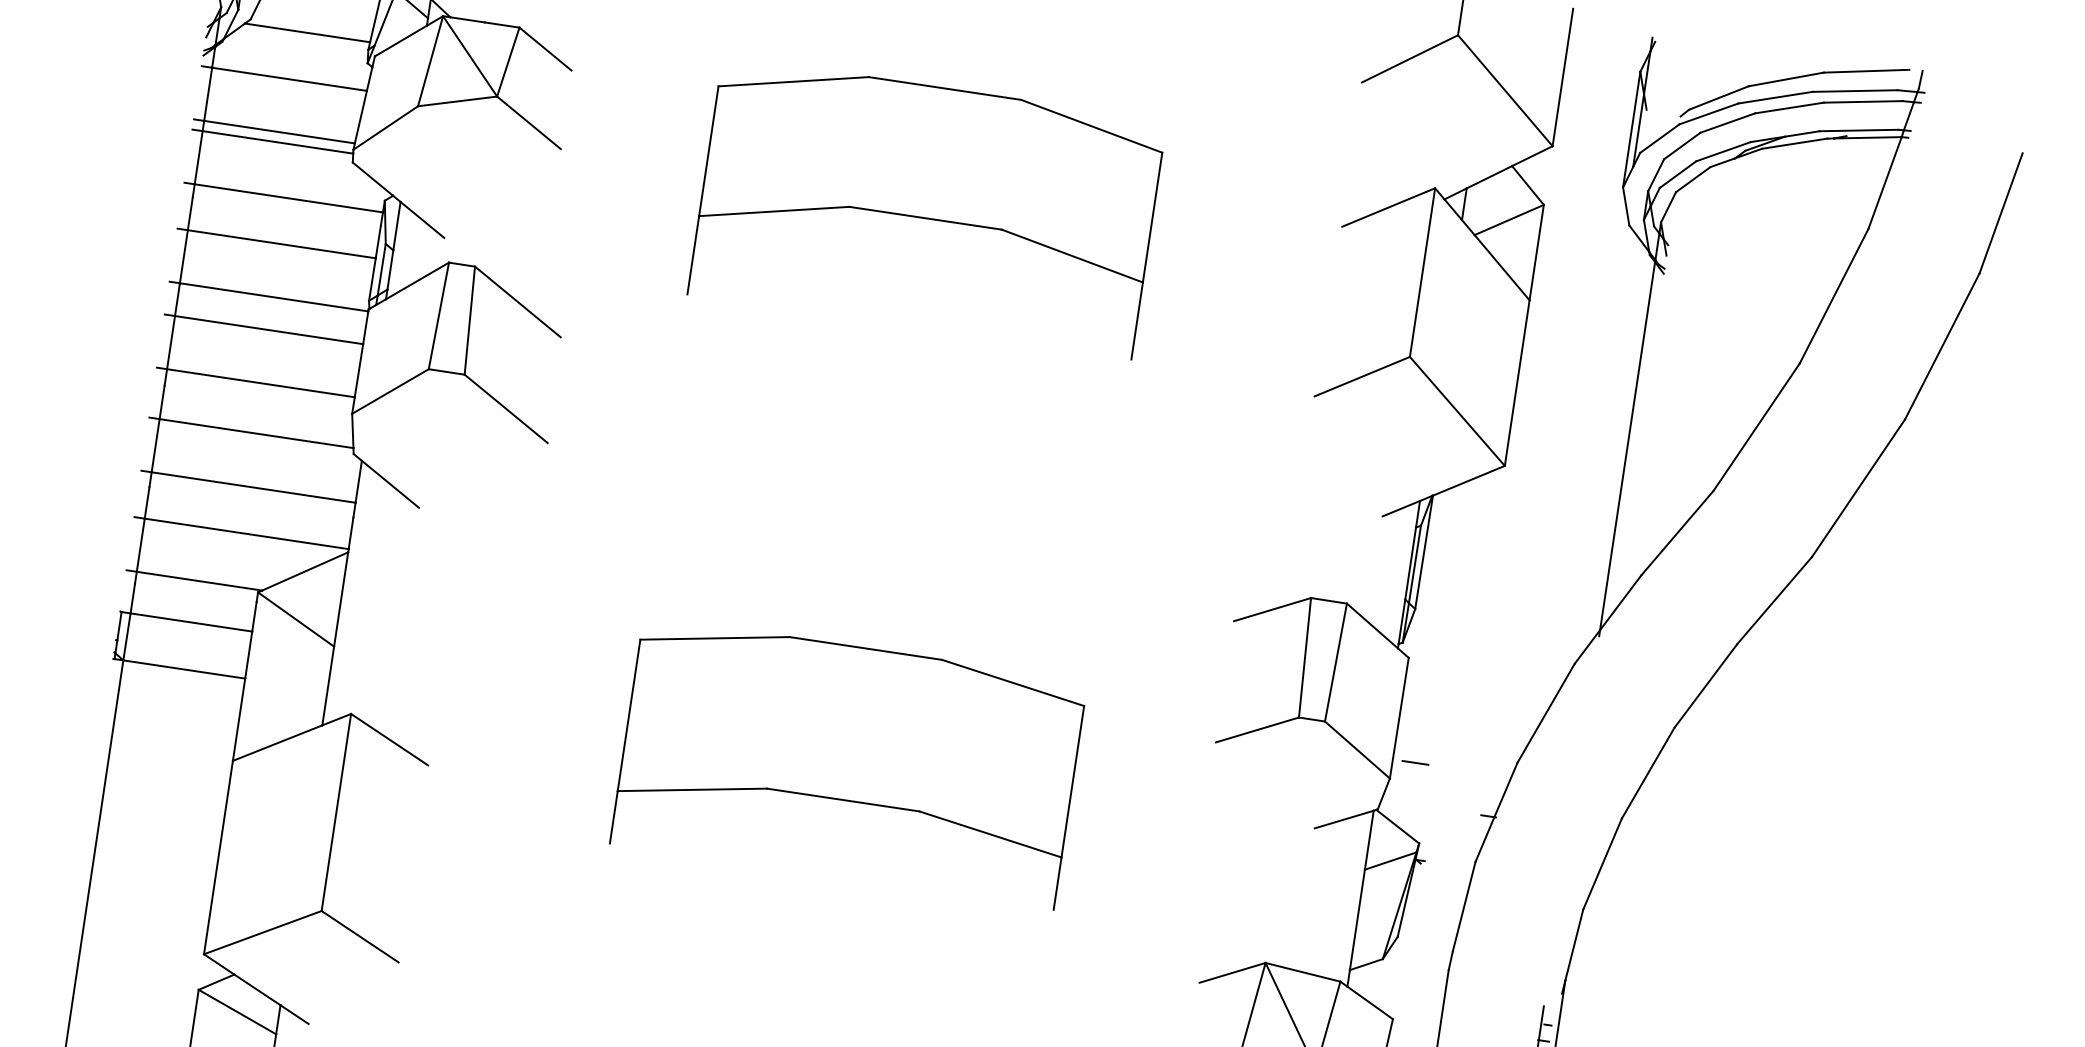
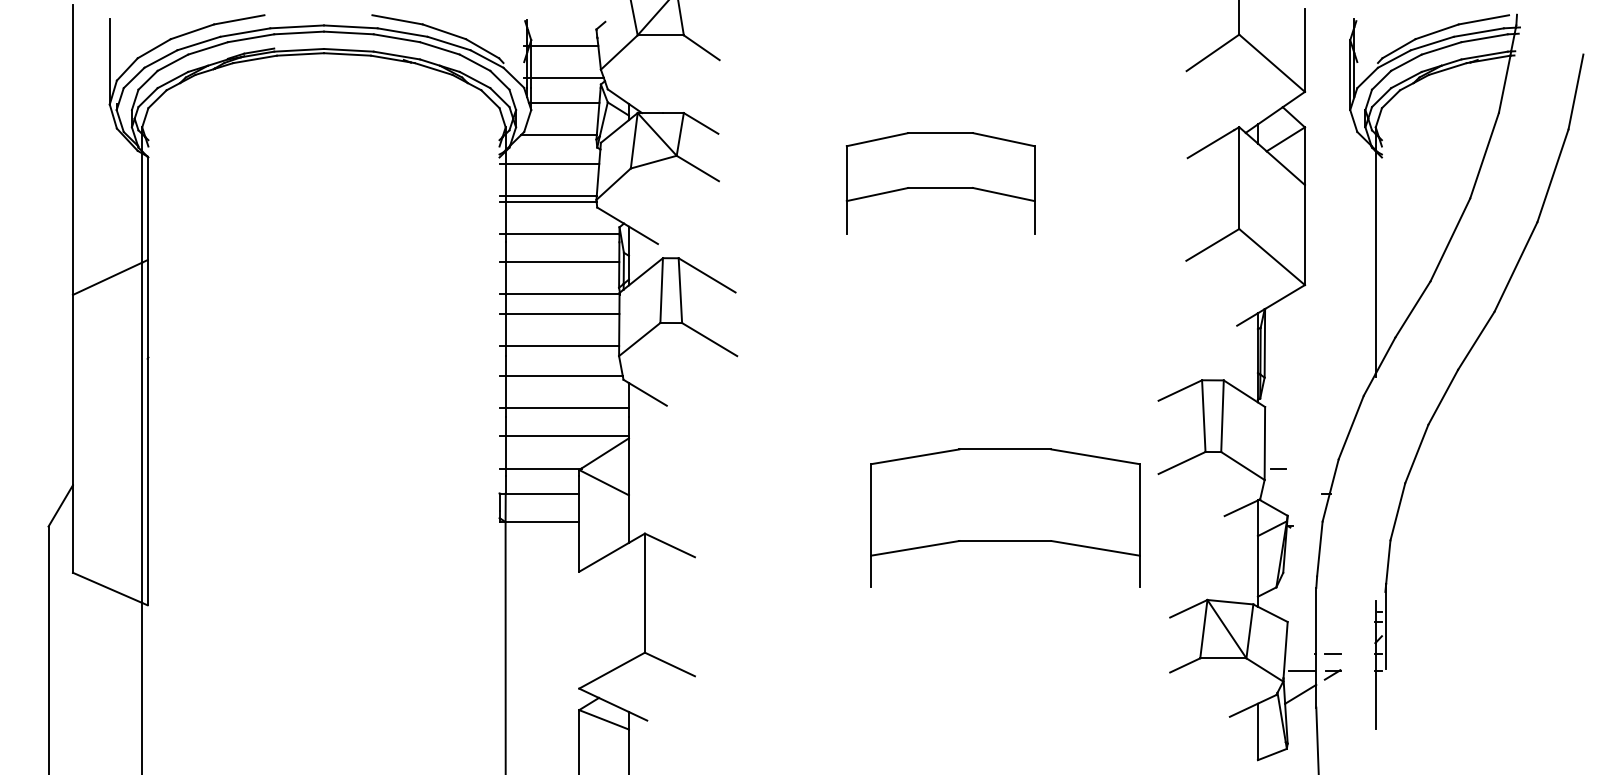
part: (926, 207) -> (940, 183), size x0.7
part: (849, 761) -> (1005, 517), moved
line: (219, 856) -> (579, 629), removed

